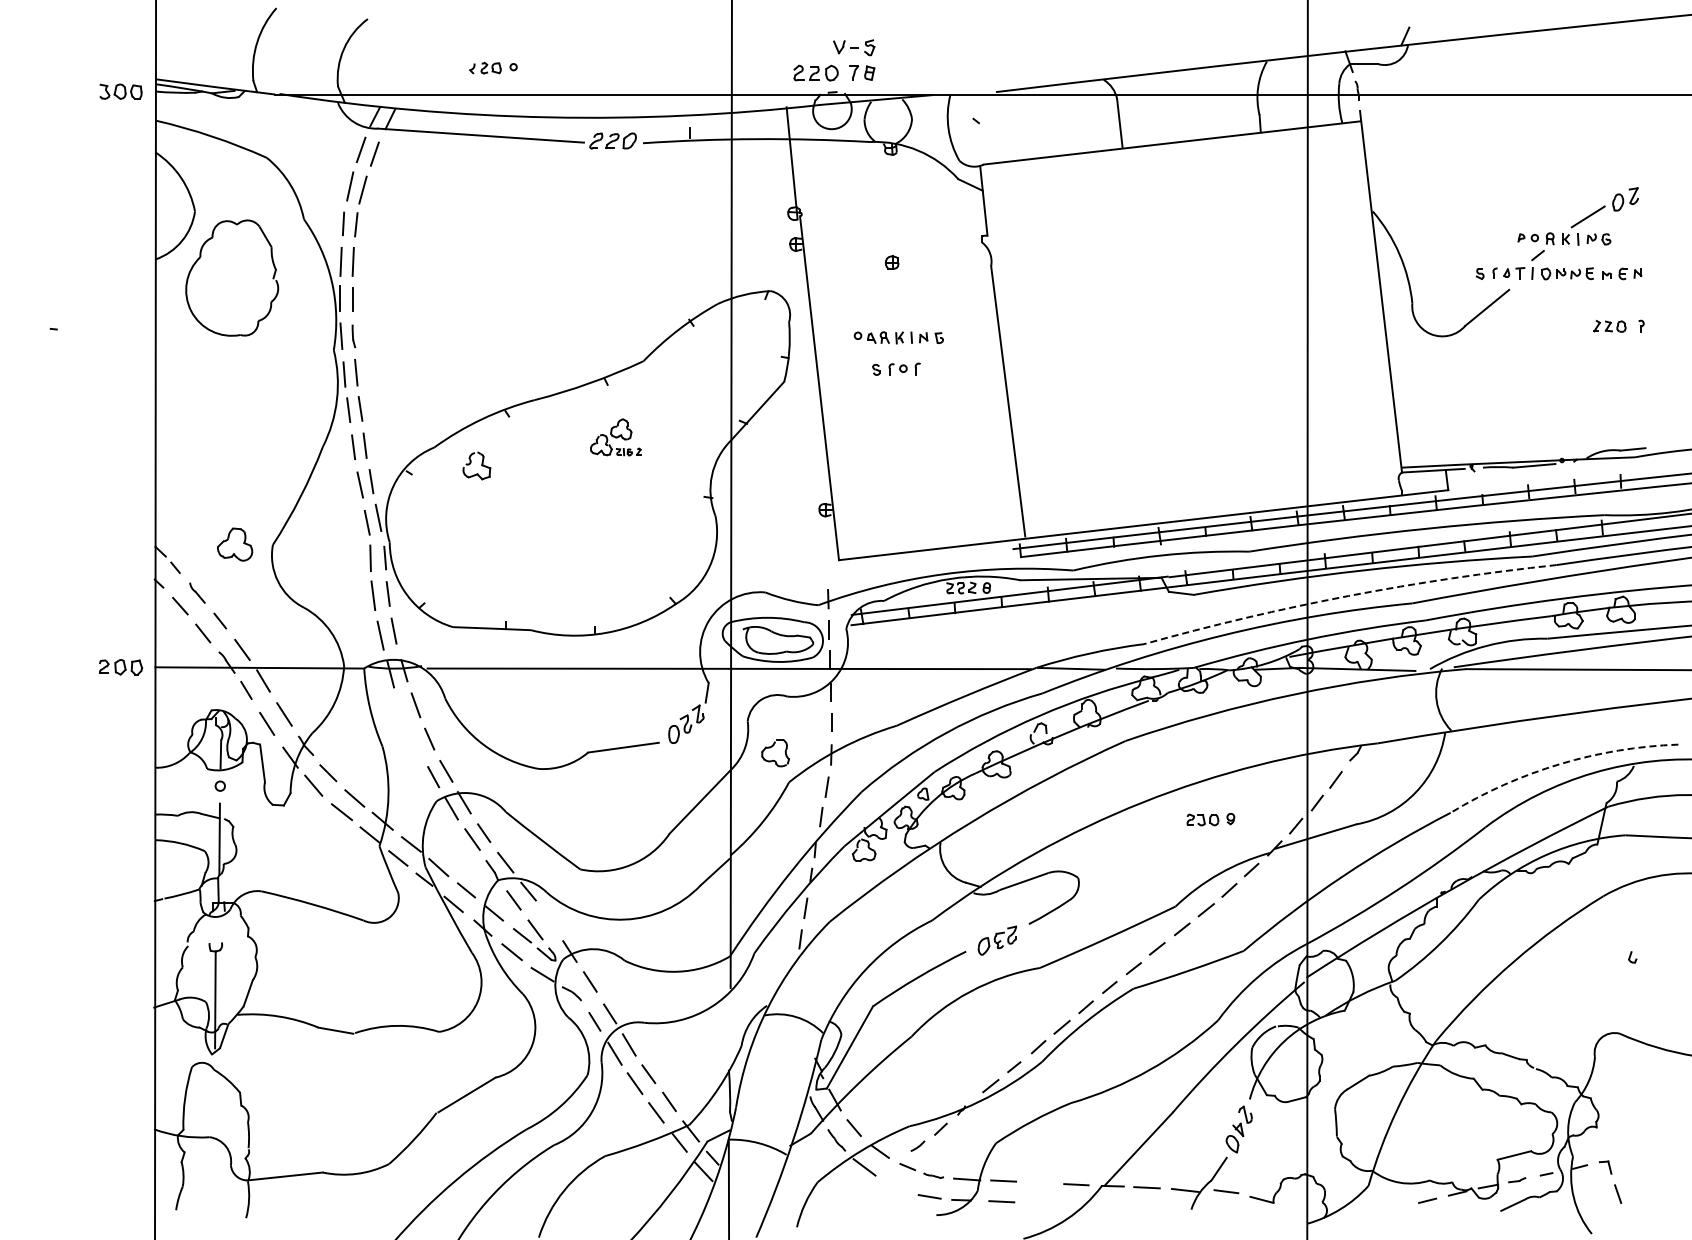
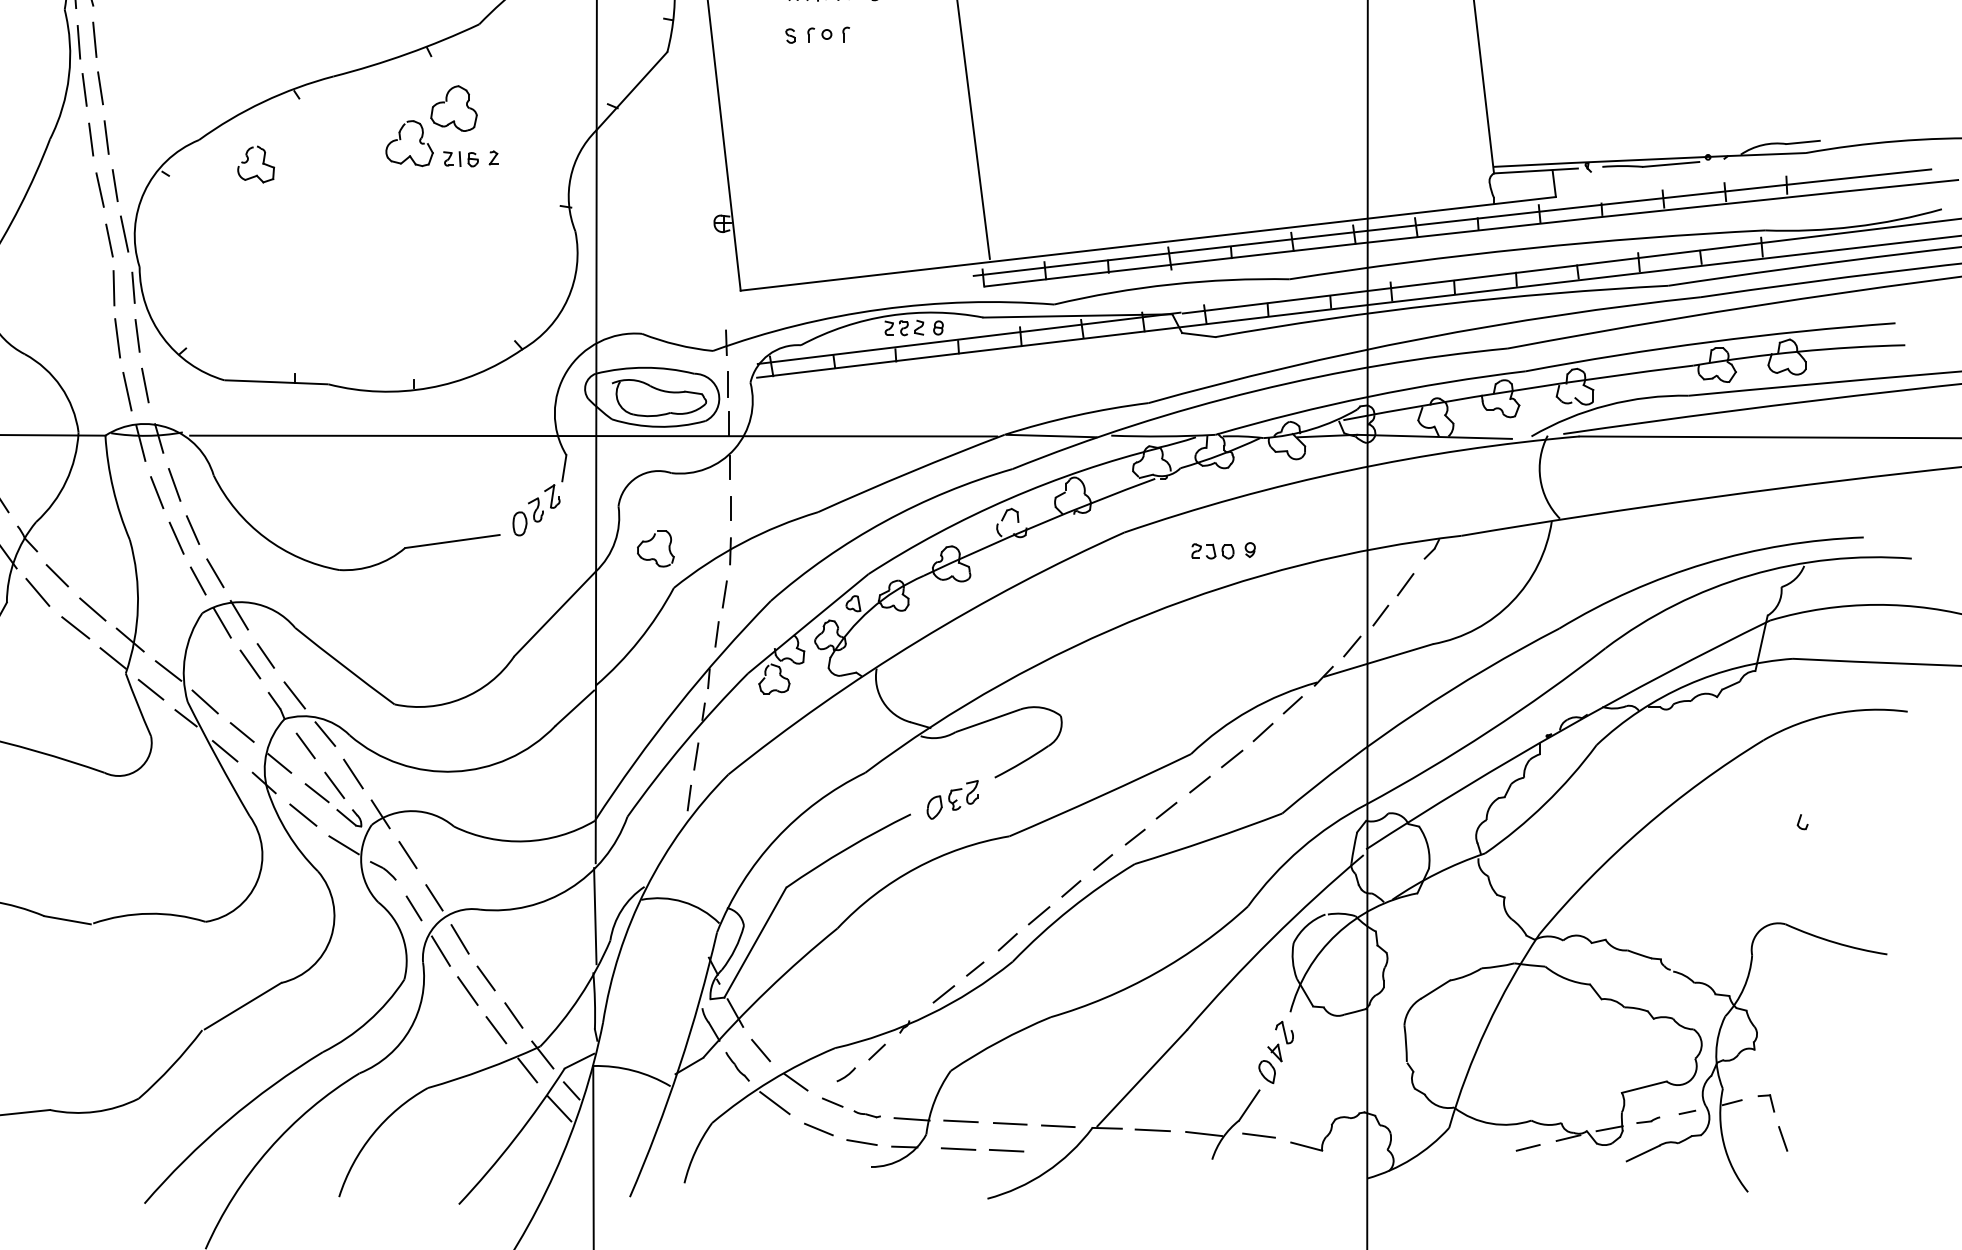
part: (615, 437) -> (441, 126), size x1.67
arc: (1348, 596) -> (1422, 339), dashed -> solid
line: (402, 710) -> (156, 491), added
line: (417, 744) -> (176, 537), added
arc: (1560, 764) -> (1706, 564), dashed -> solid
part: (1210, 819) -> (1223, 550), moved
line: (549, 921) -> (353, 774), added
line: (730, 1027) -> (595, 915), added
line: (1040, 1182) -> (1010, 1123), added
line: (897, 1186) -> (818, 1128), added
line: (1037, 1202) -> (1006, 1150), added

